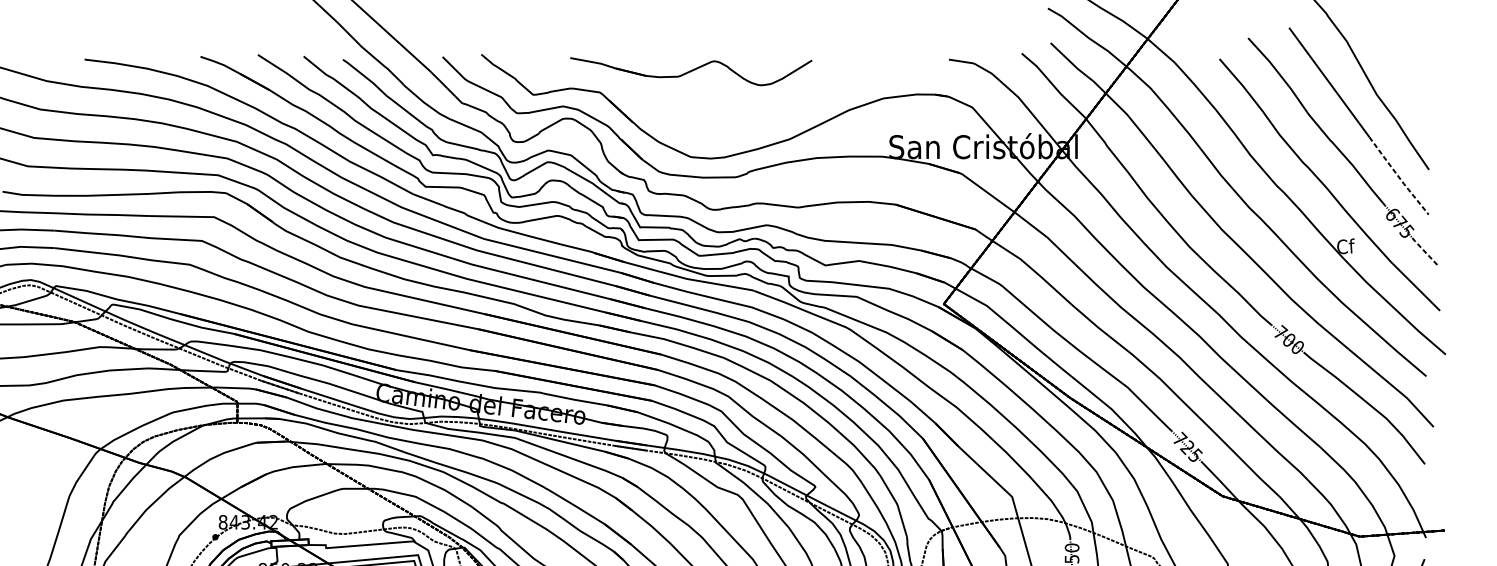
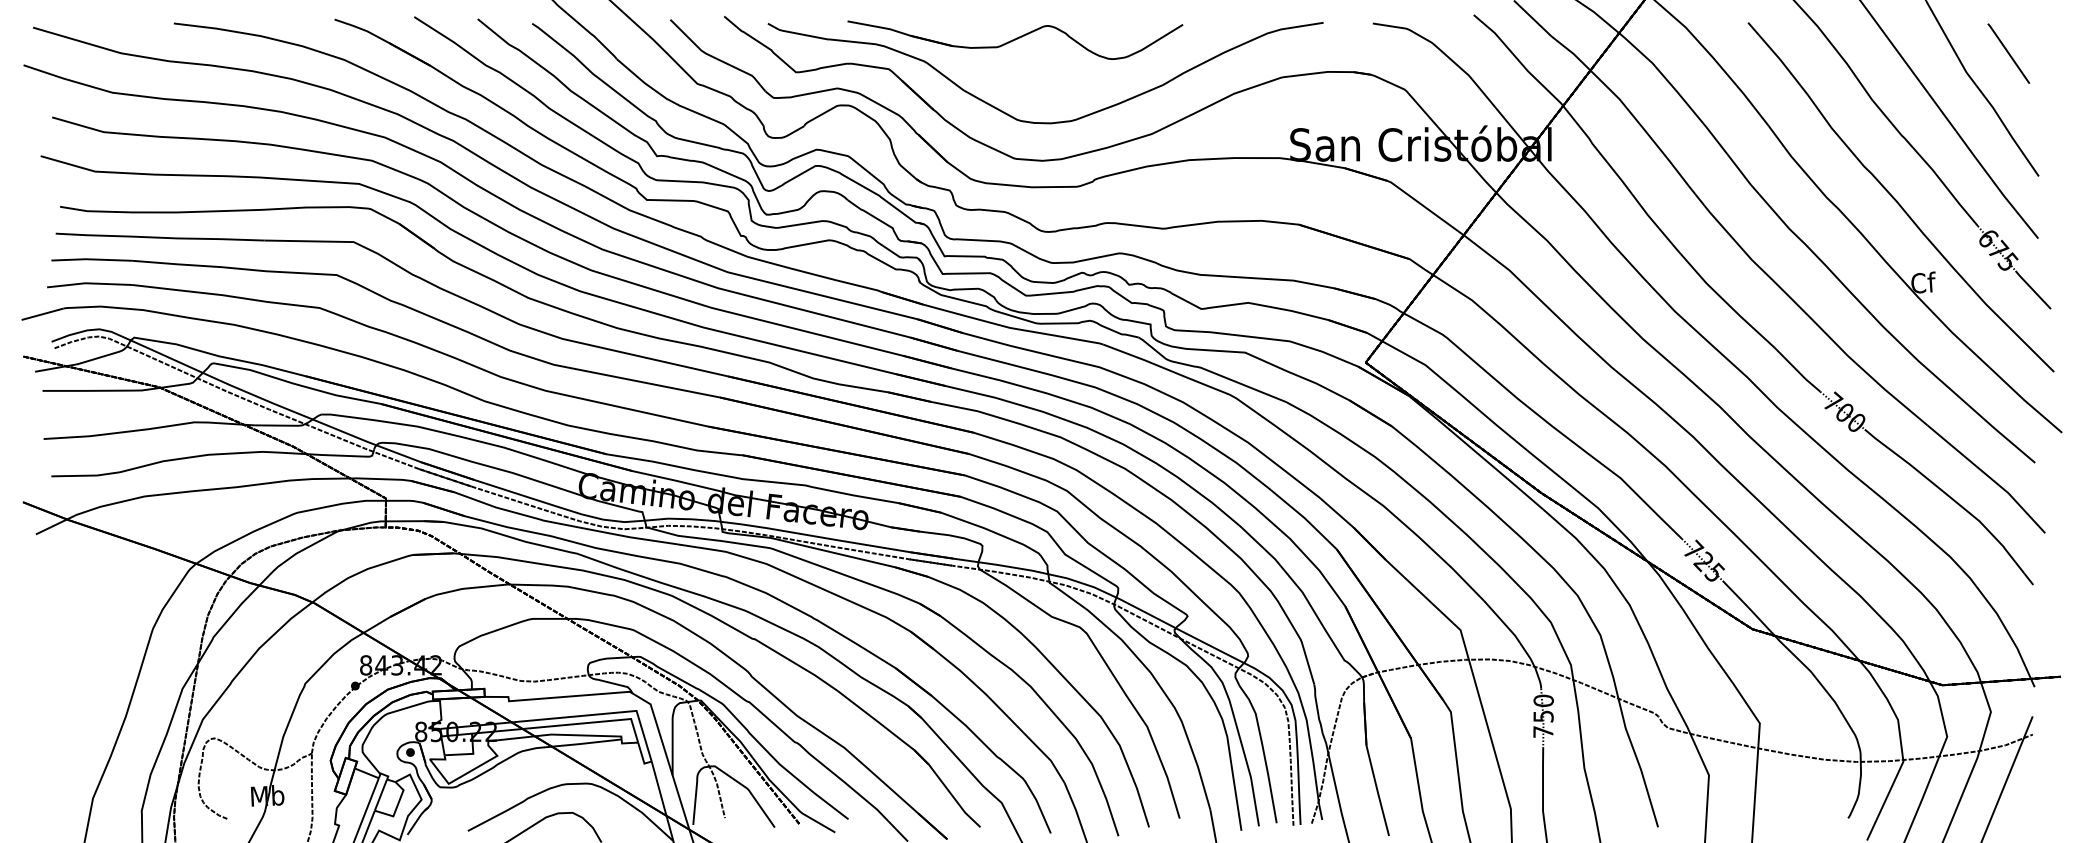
line: (1407, 81) -> (2008, 53), added
curve: (712, 130) -> (1045, 122), added
line: (1398, 176) -> (1996, 185), dashed -> solid
line: (1424, 251) -> (2032, 289), dashed -> solid

